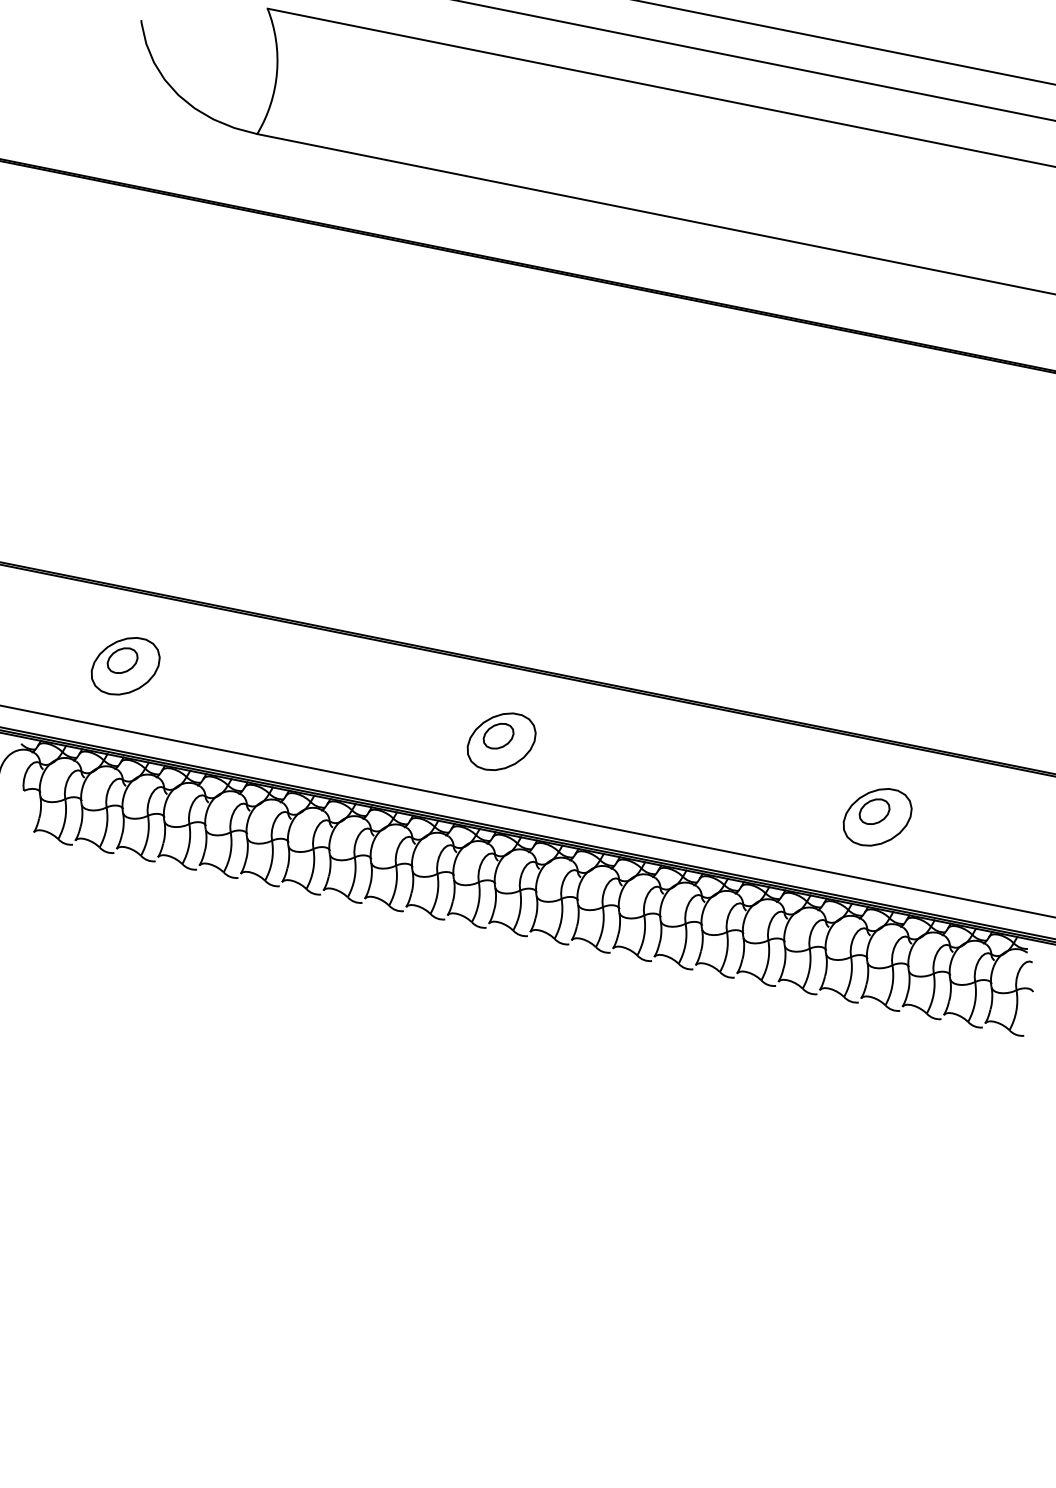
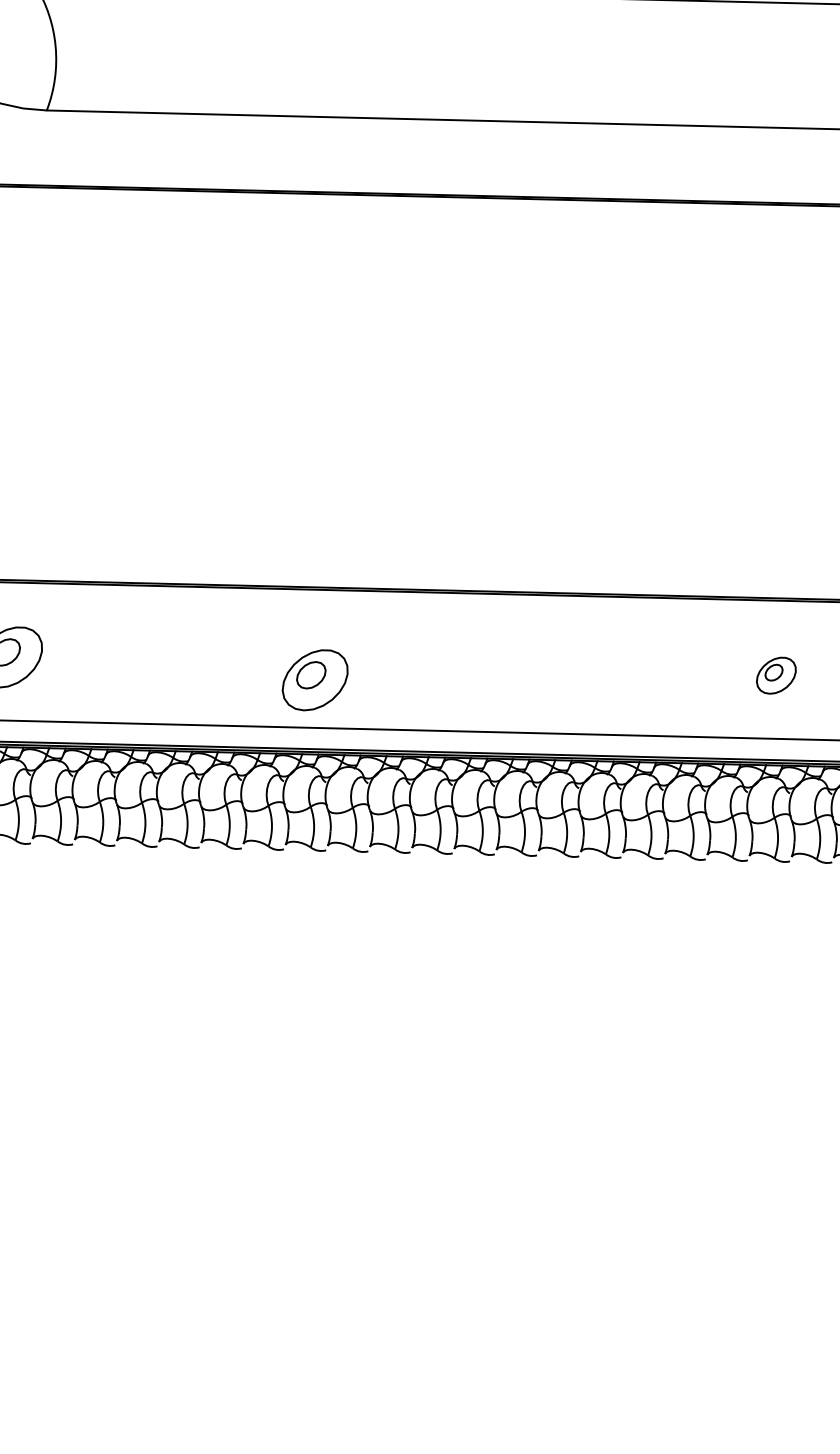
part: (501, 741) -> (315, 679), moved
part: (877, 817) -> (776, 675), size x0.6

